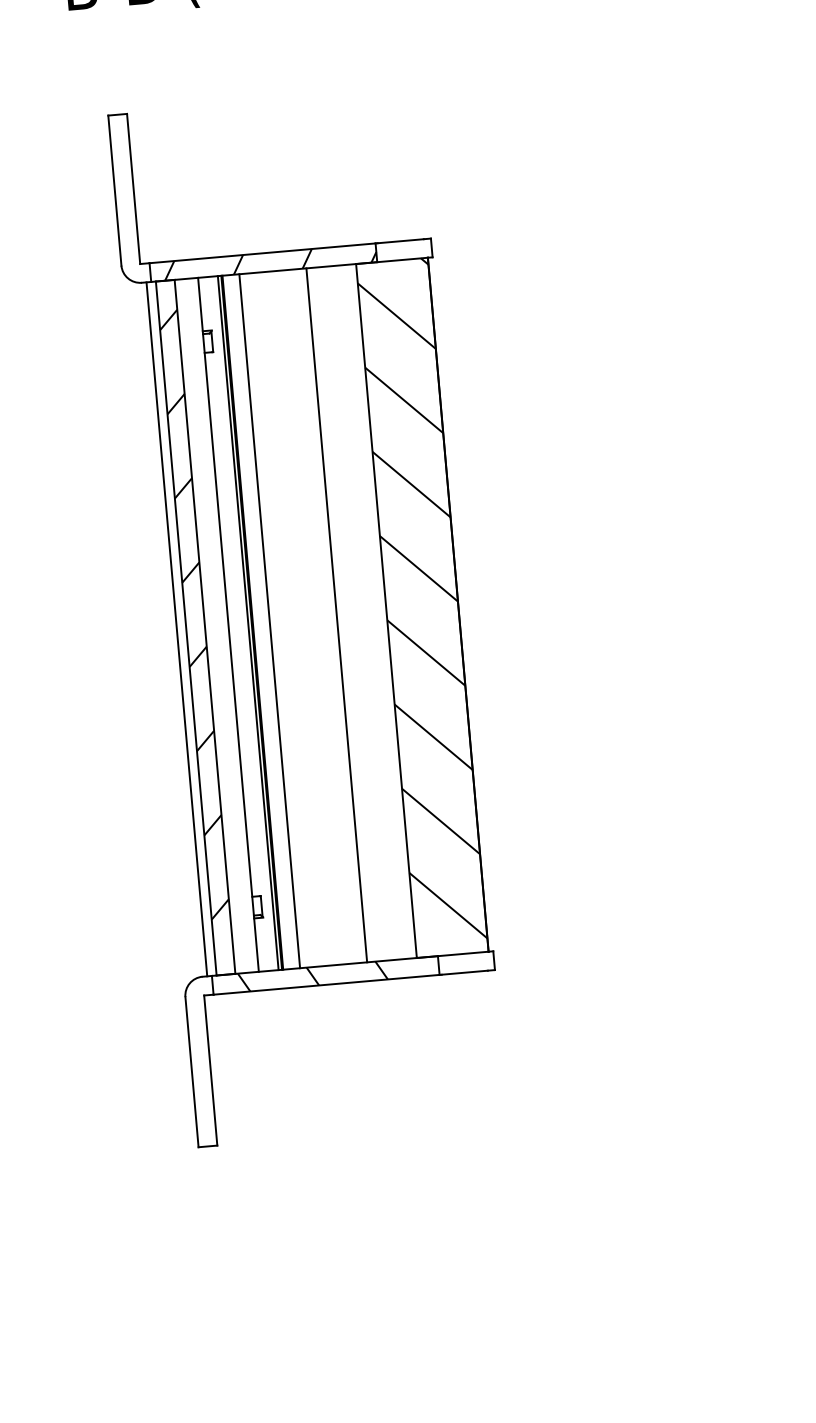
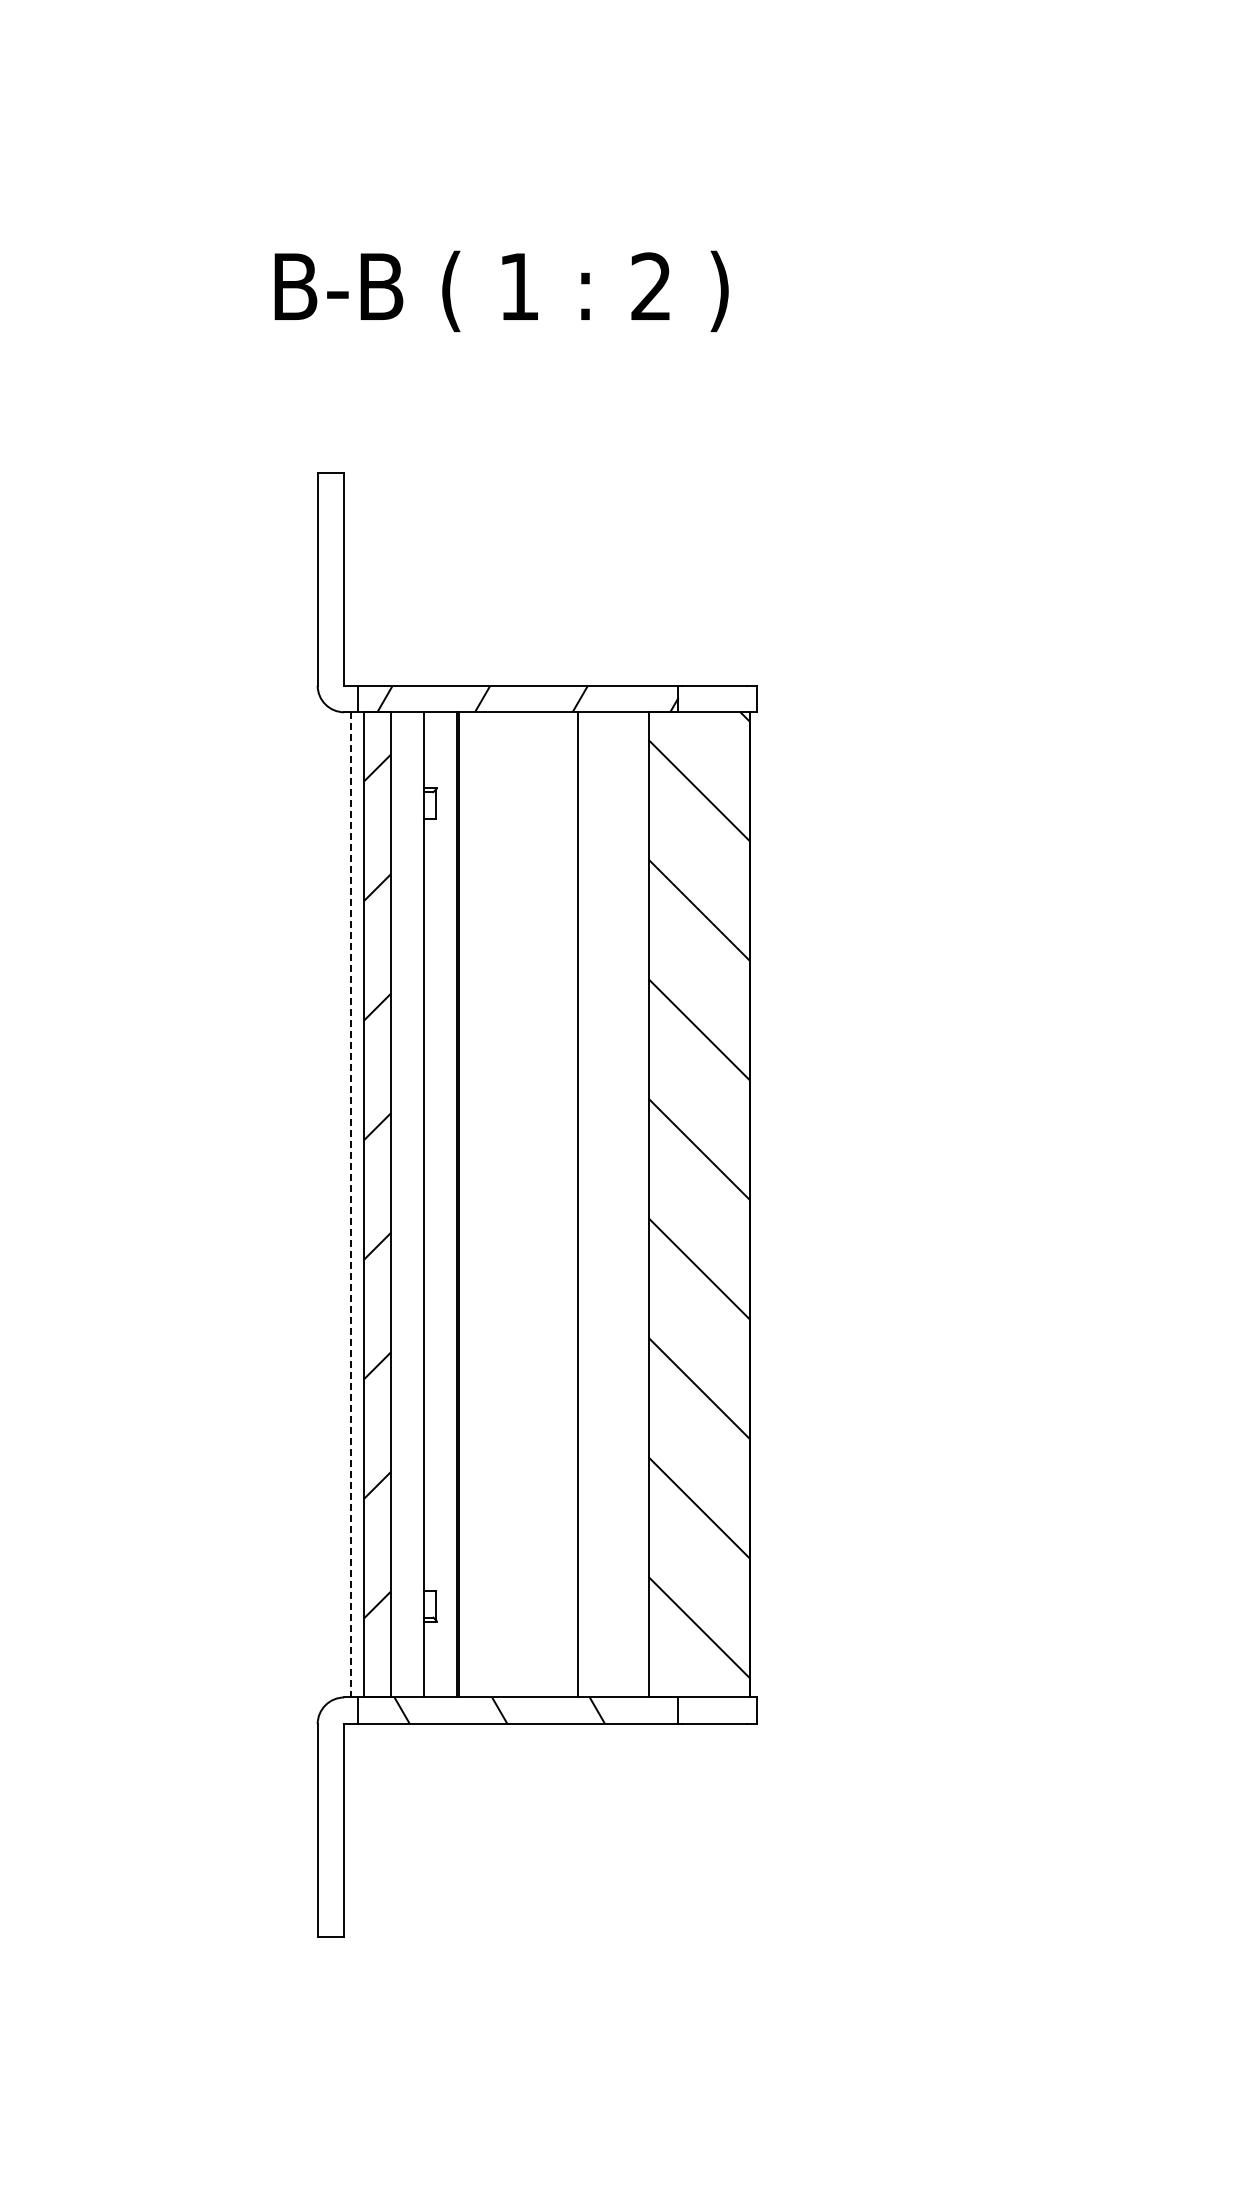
line: (269, 620) -> (482, 1204), removed
line: (248, 622) -> (452, 1204), removed
line: (176, 629) -> (350, 1204), solid -> dashed

